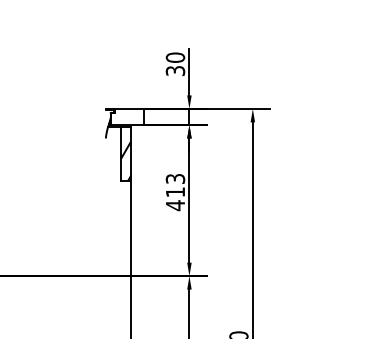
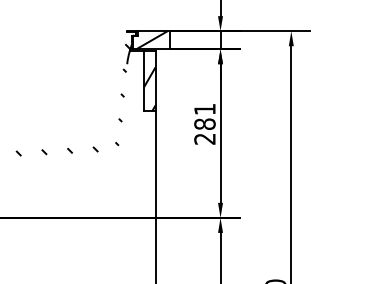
hatch: (128, 116) -> (152, 39), added
hatch: (57, 170) -> (73, 99), added
text: (175, 192) -> (204, 124), 413 -> 281

